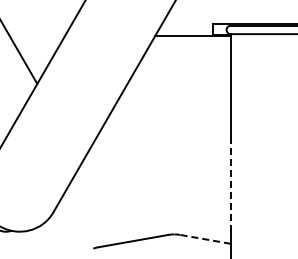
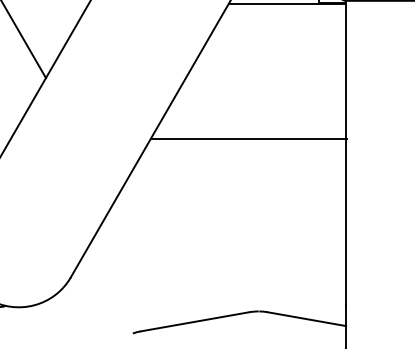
line: (168, 123) -> (249, 139), added
line: (230, 184) -> (345, 234), dashed -> solid
line: (205, 239) -> (306, 319), dashed -> solid

